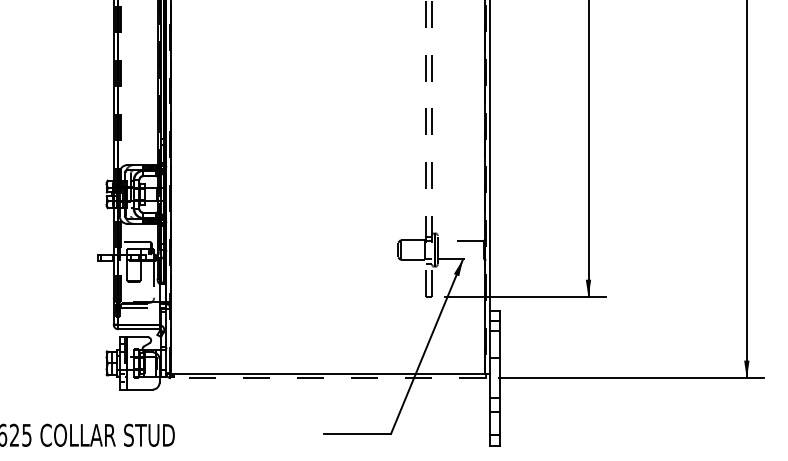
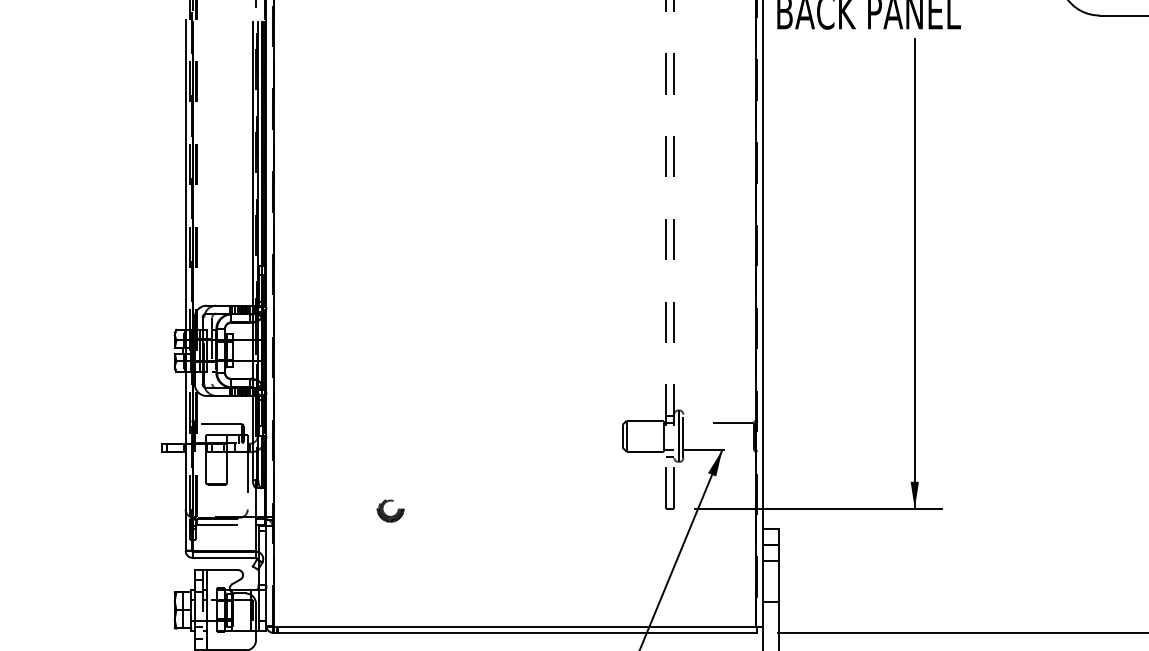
part: (246, 298) -> (389, 510), added
line: (328, 378) -> (515, 633), dashed -> solid

